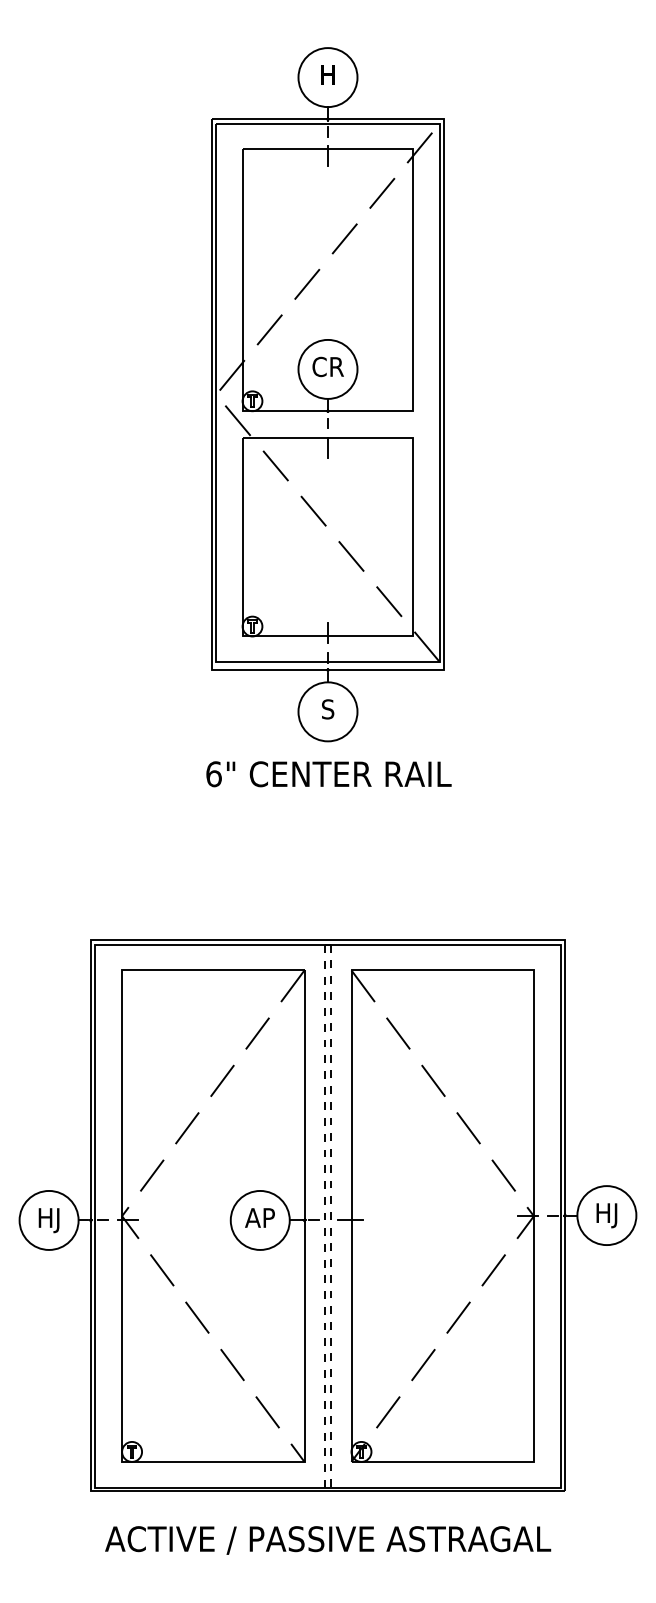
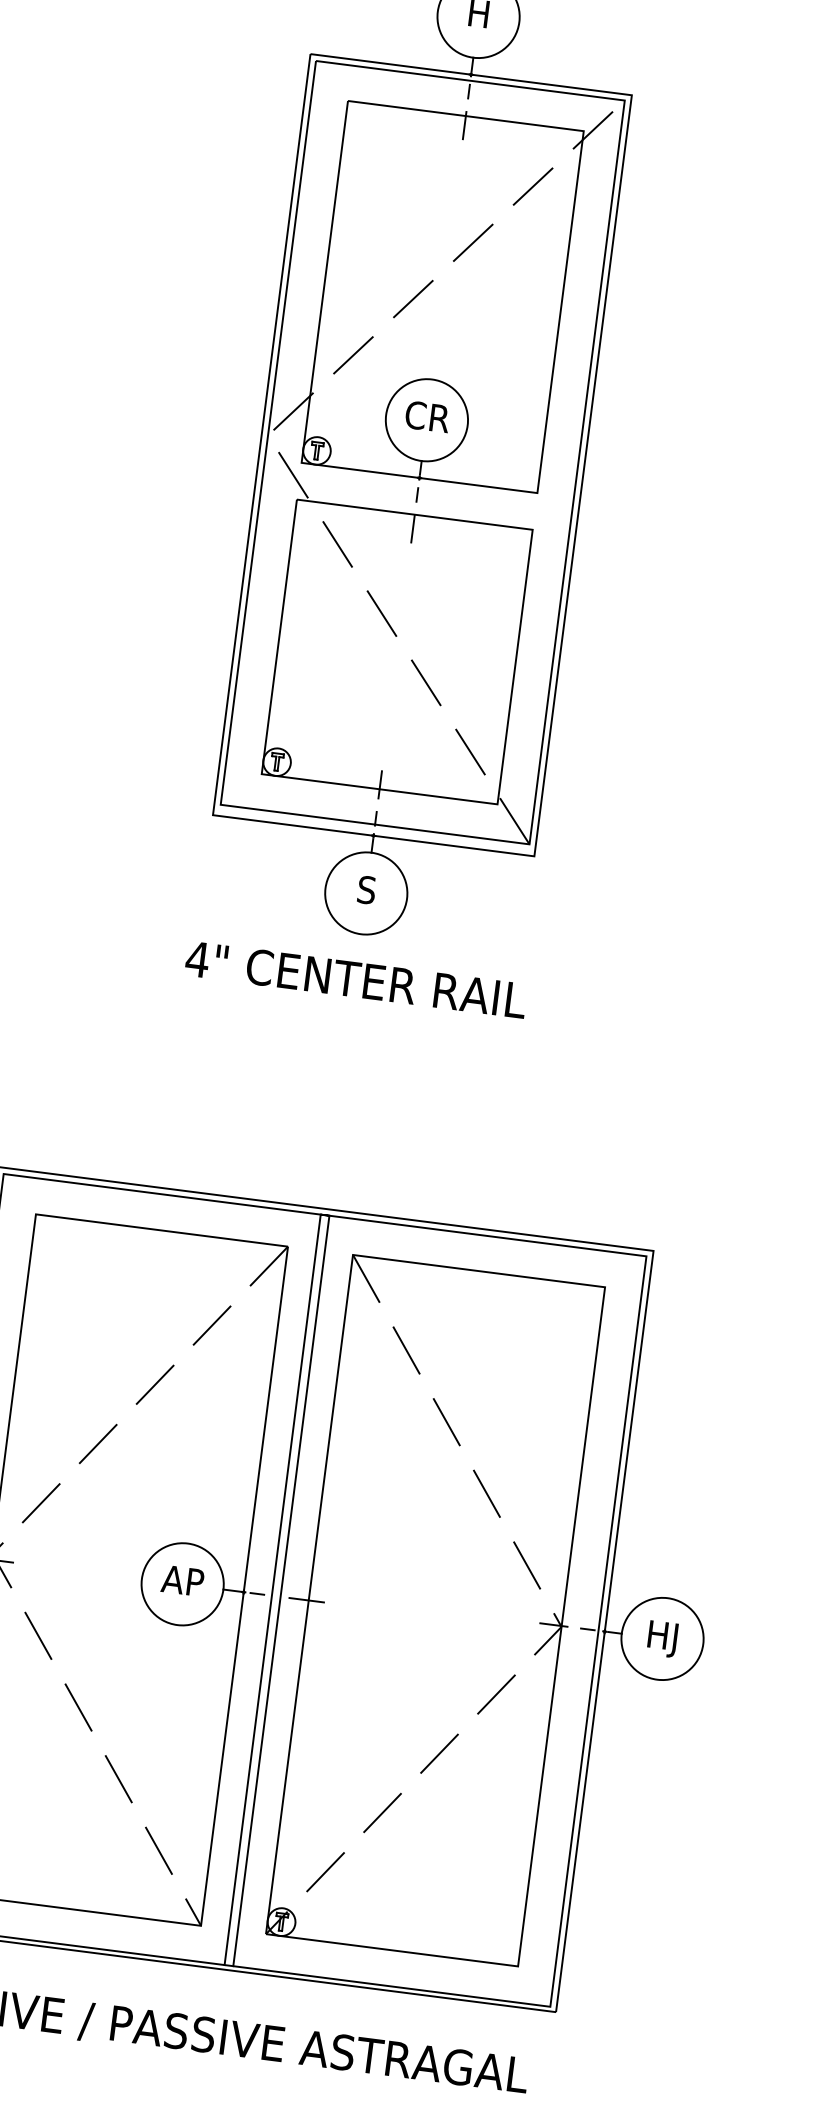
text: (213, 774) -> (196, 959), 6" -> 4"
line: (324, 1216) -> (272, 1590), dashed -> solid
line: (331, 1216) -> (281, 1591), dashed -> solid

